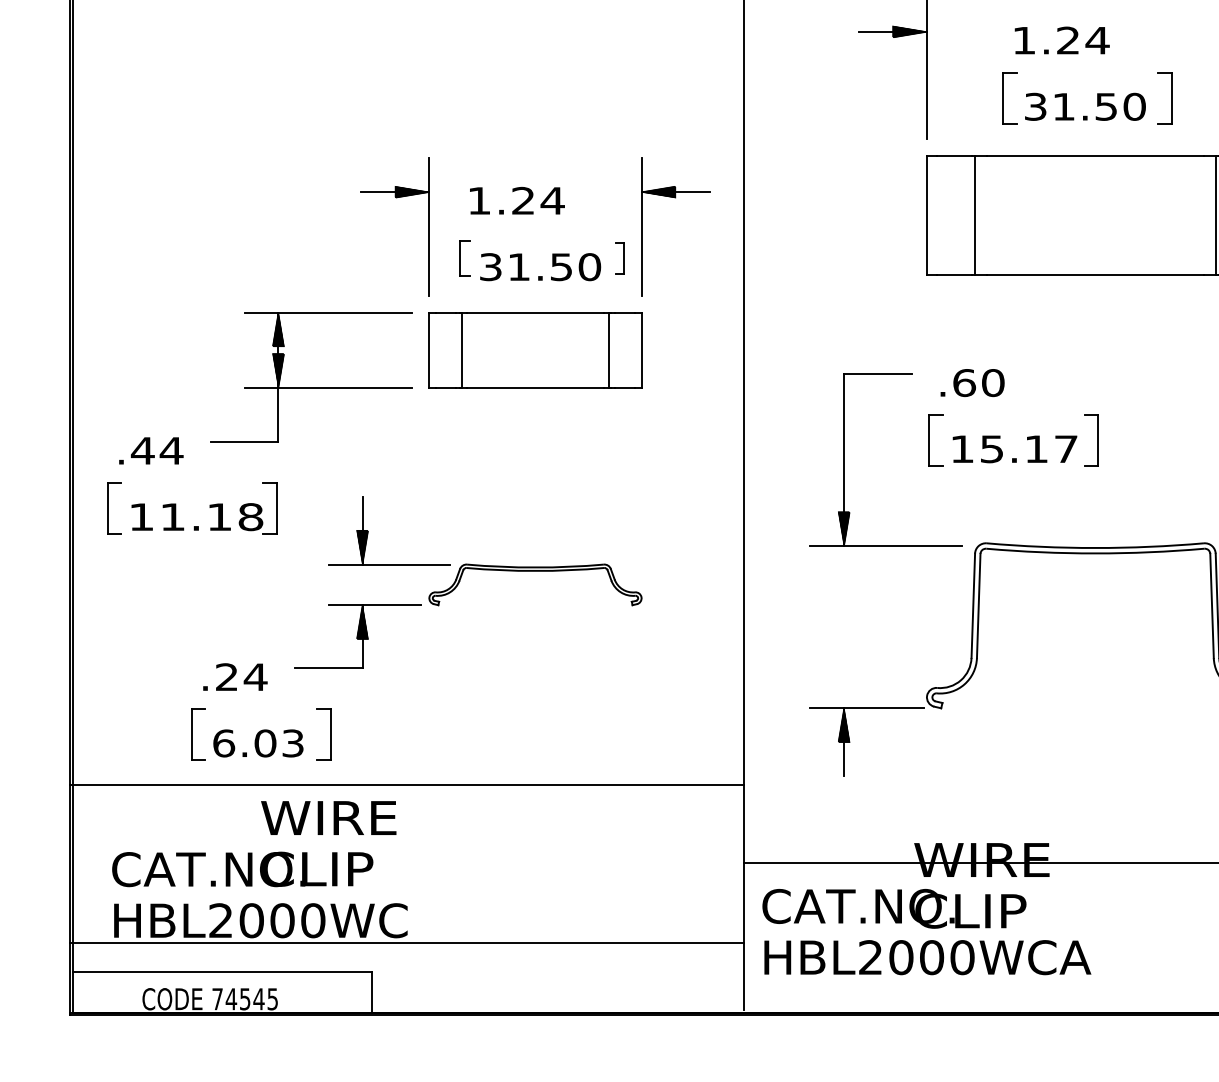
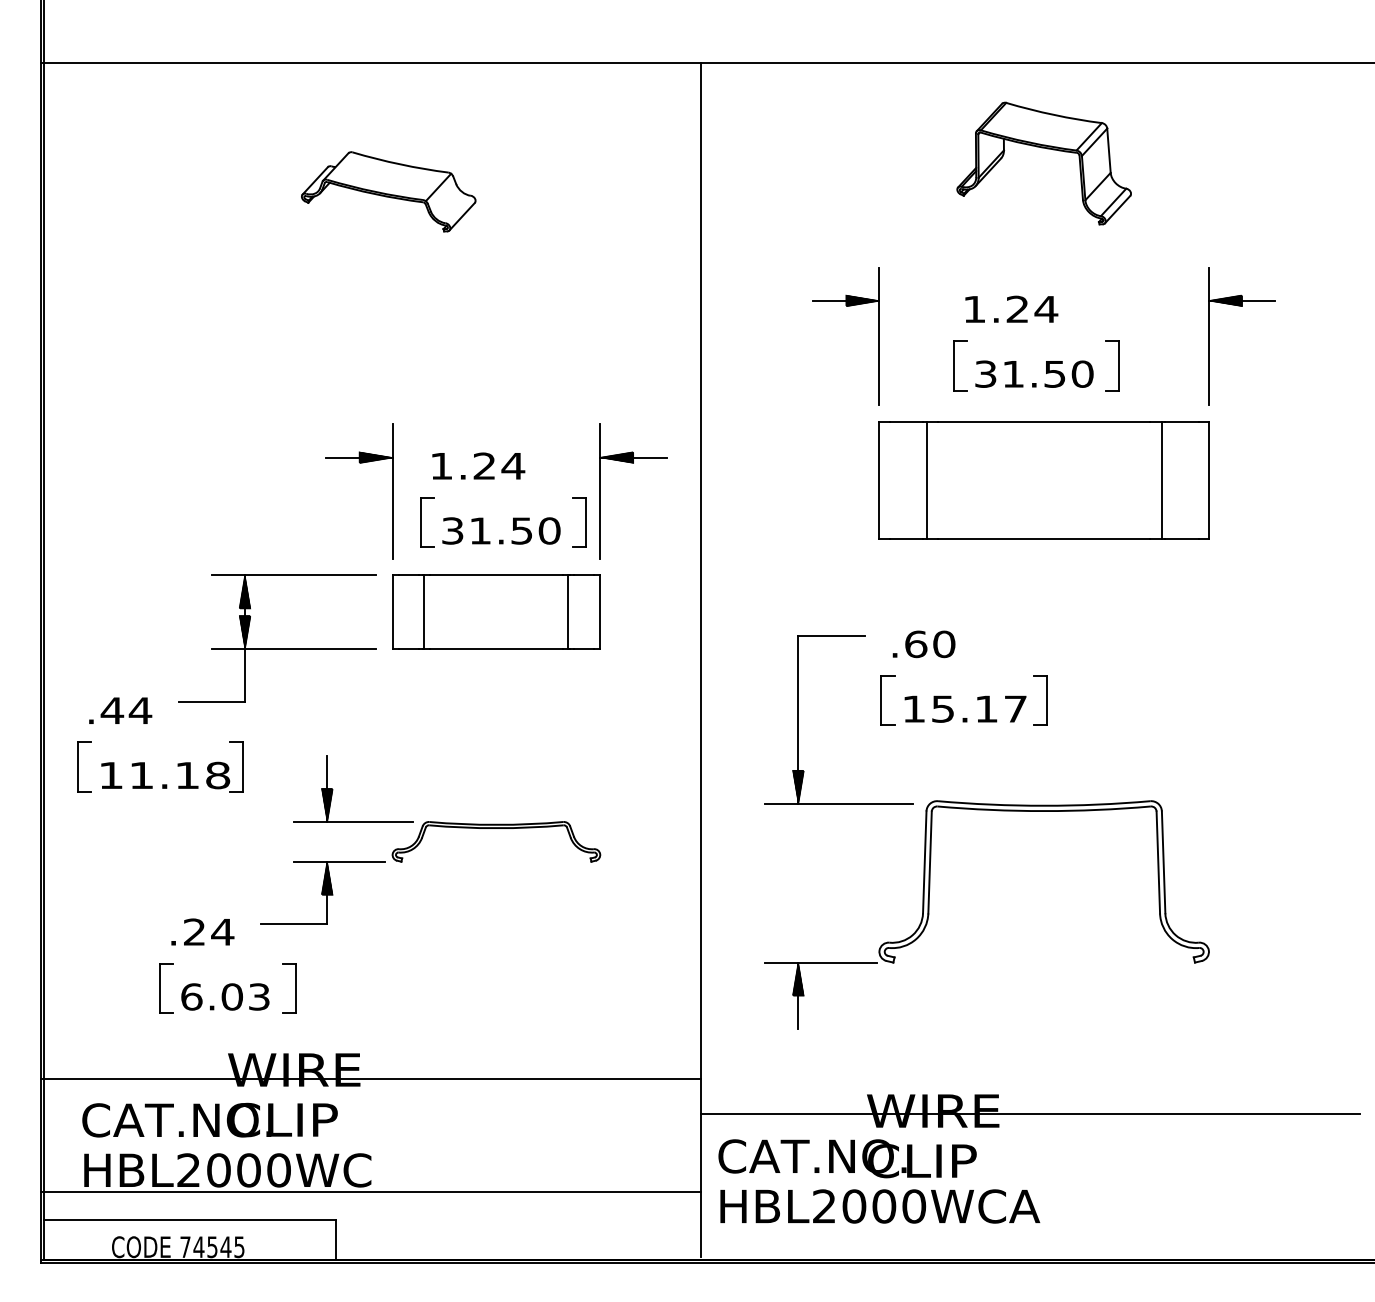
part: (465, 258) -> (427, 522), size x1.43
part: (620, 258) -> (579, 522), size x1.67
line: (406, 784) -> (370, 1078), moved

